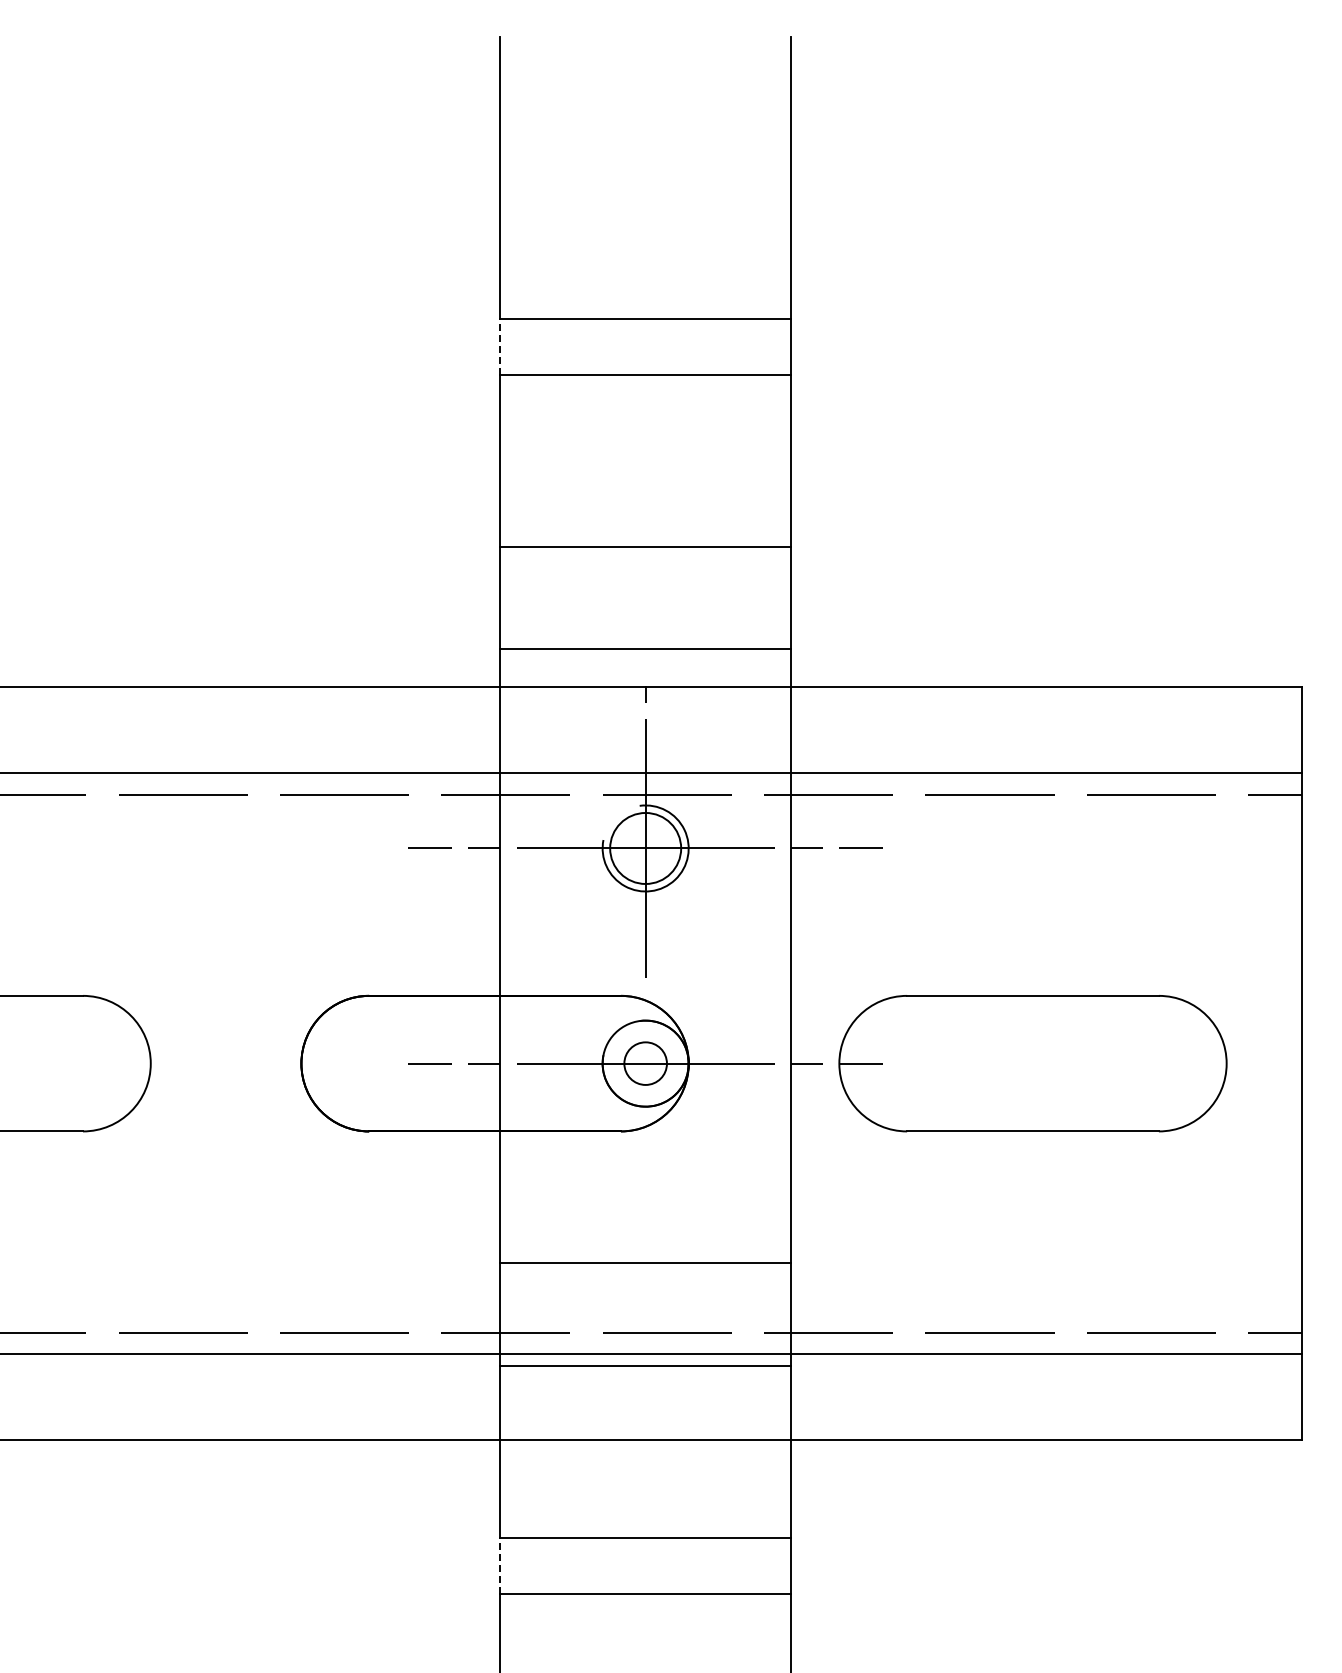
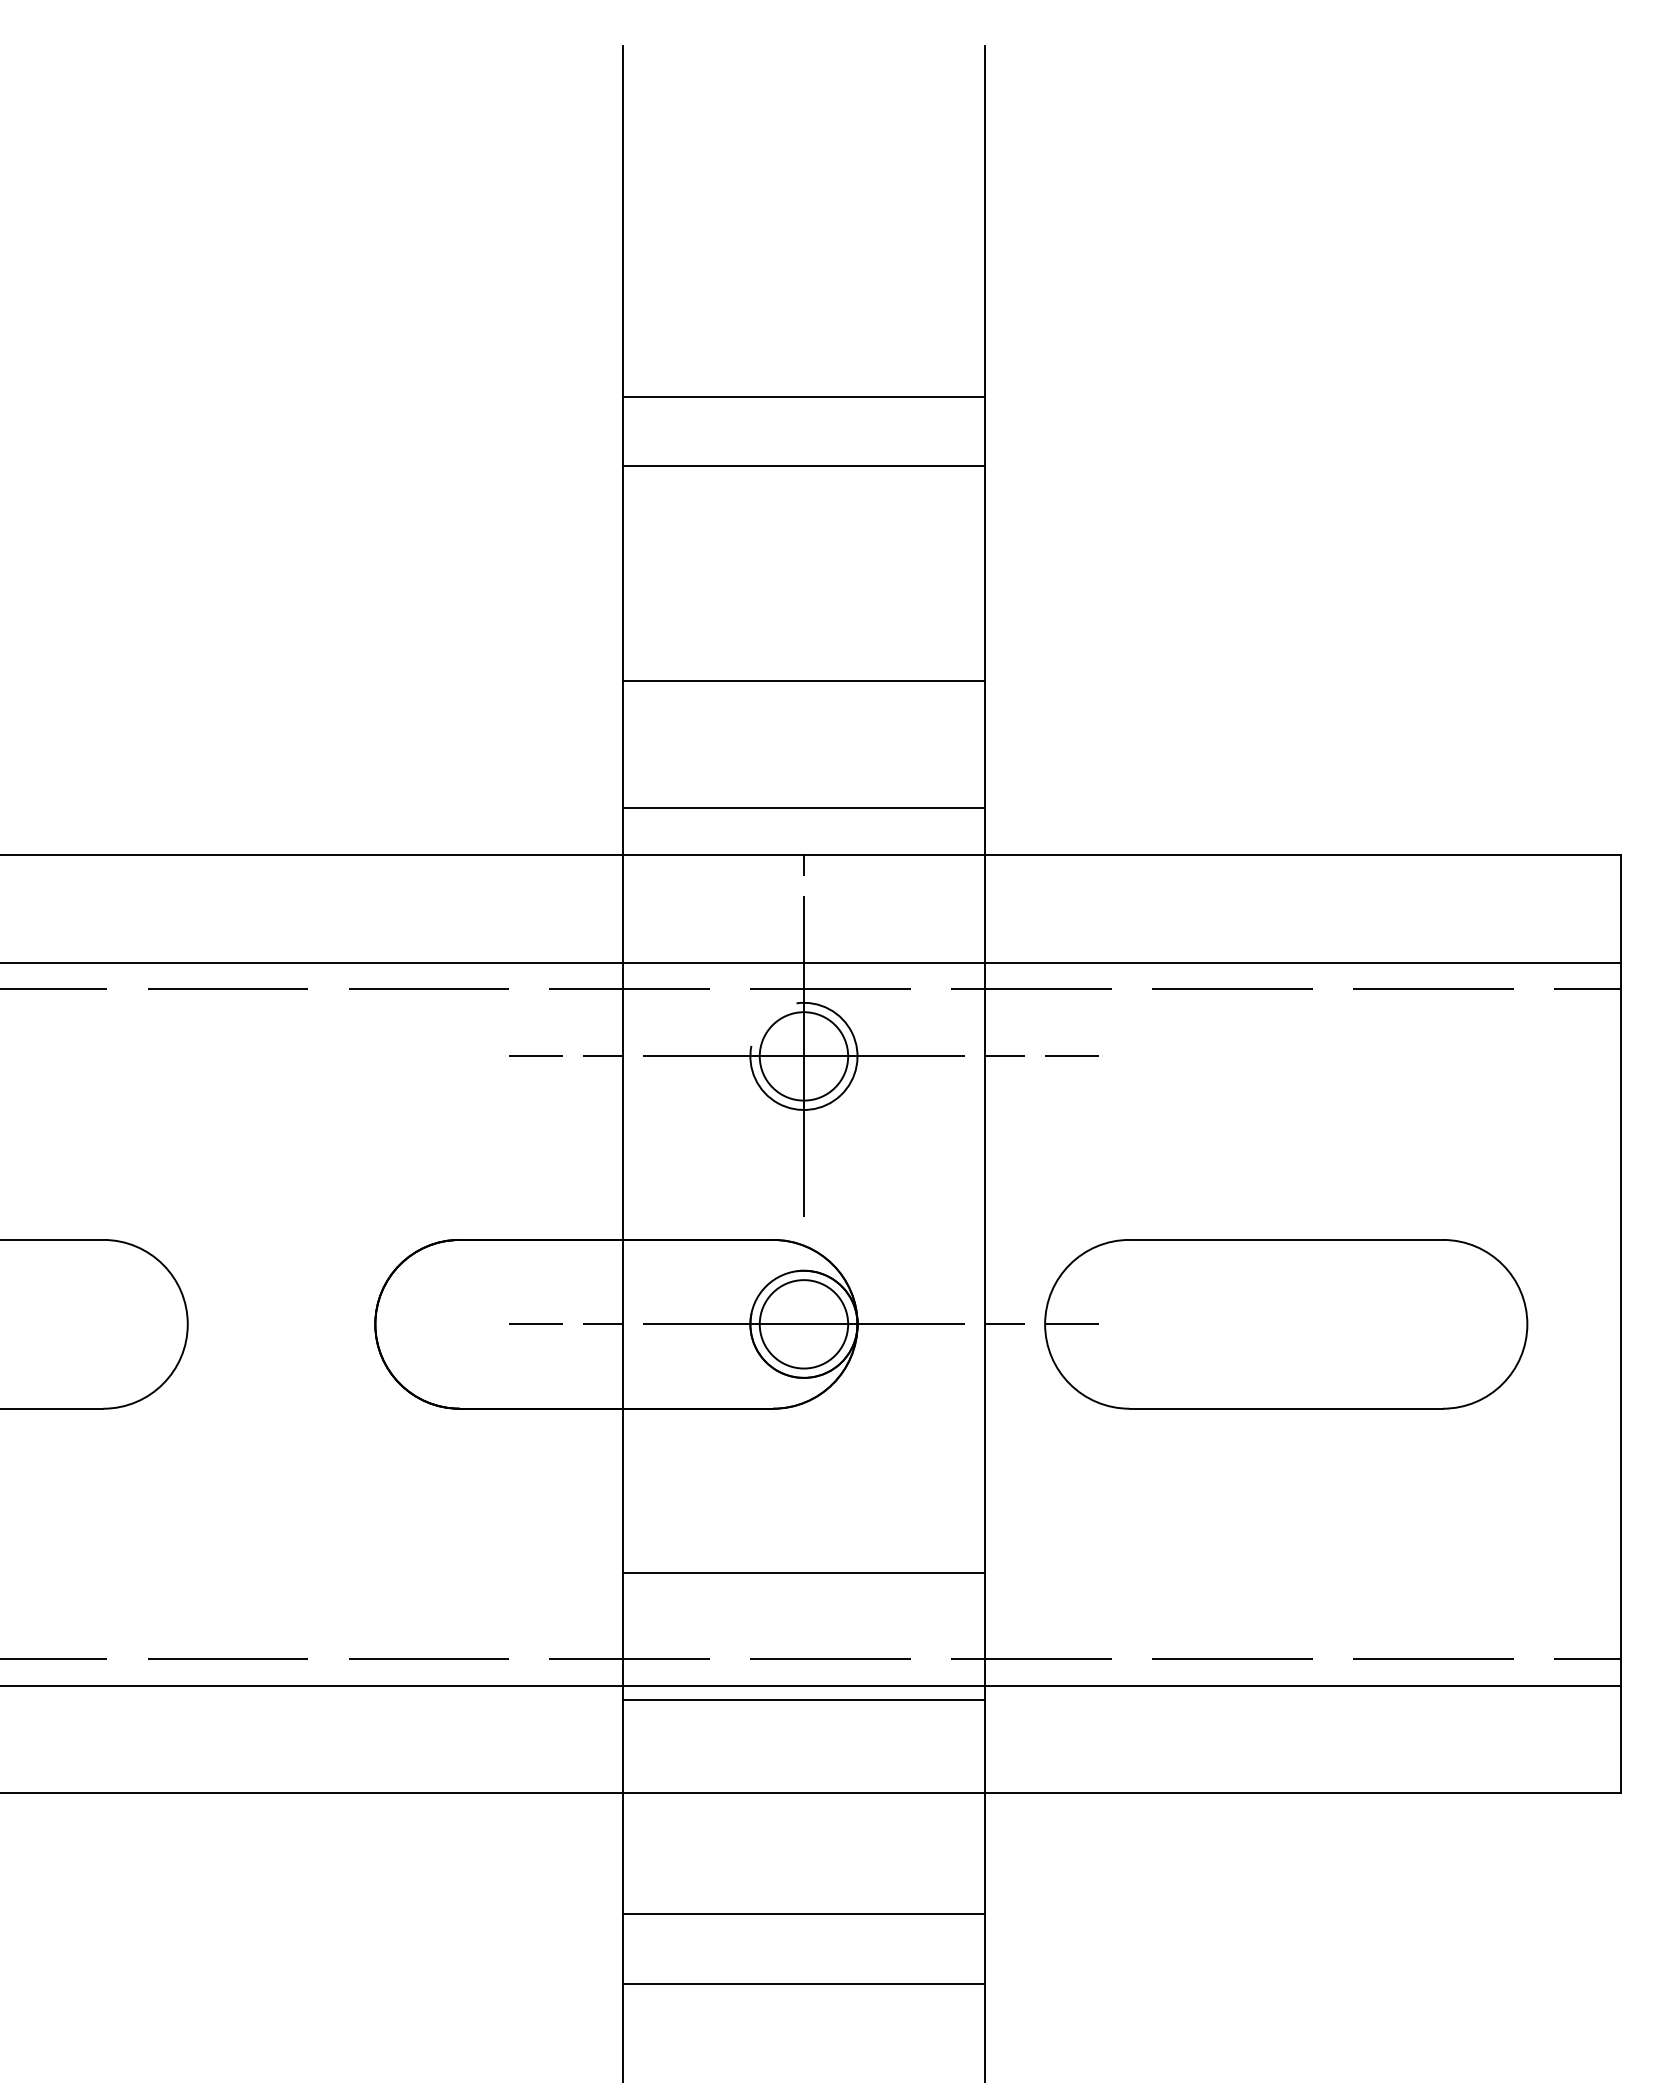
line: (500, 346) -> (623, 431), dashed -> solid
circle: (645, 1063) -> (803, 1324), size x1.67
line: (500, 1565) -> (623, 1949), dashed -> solid

